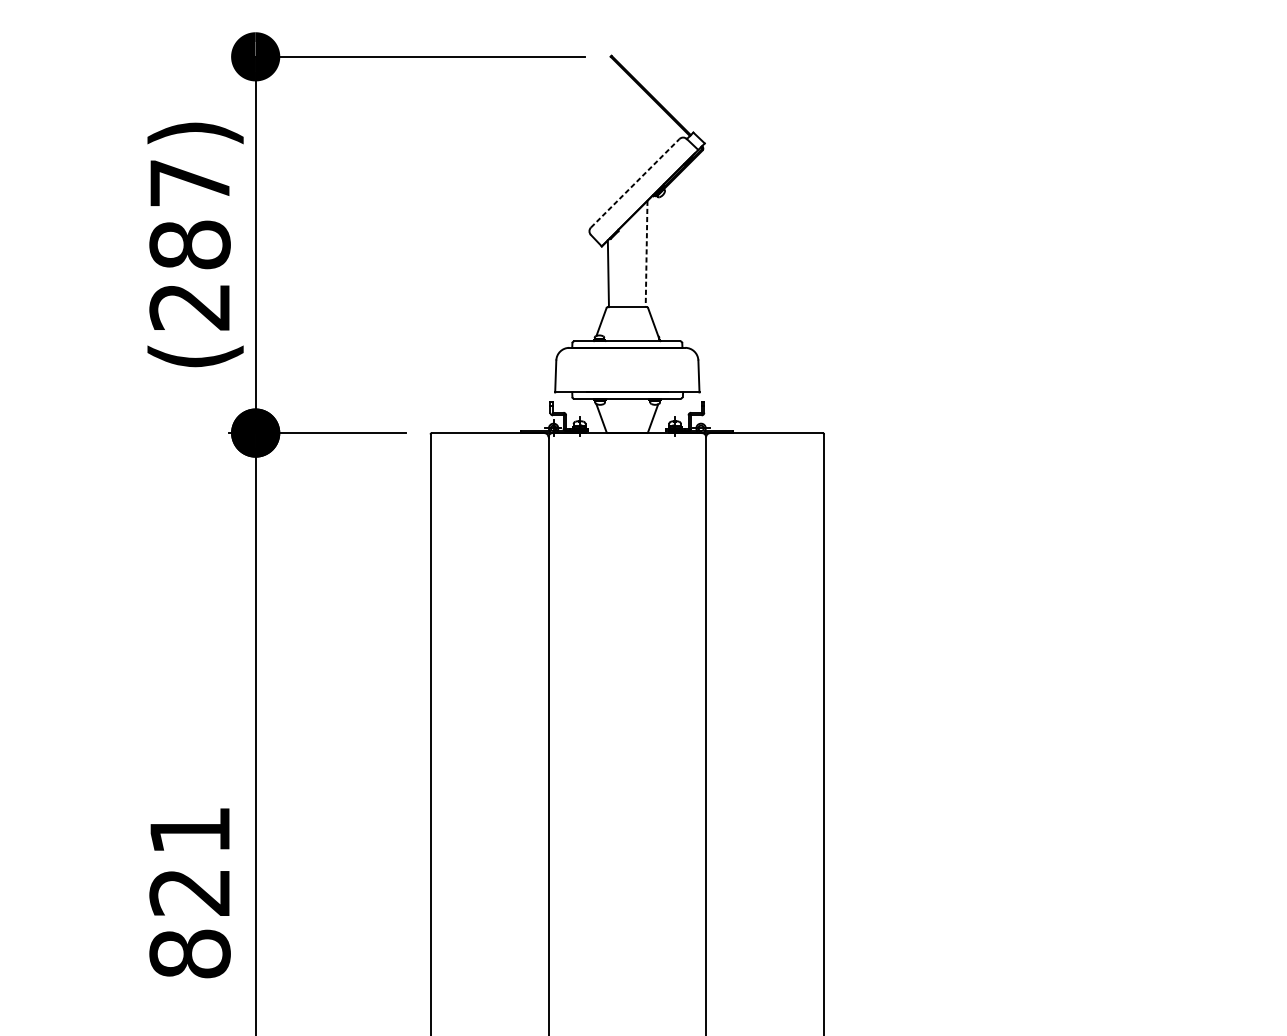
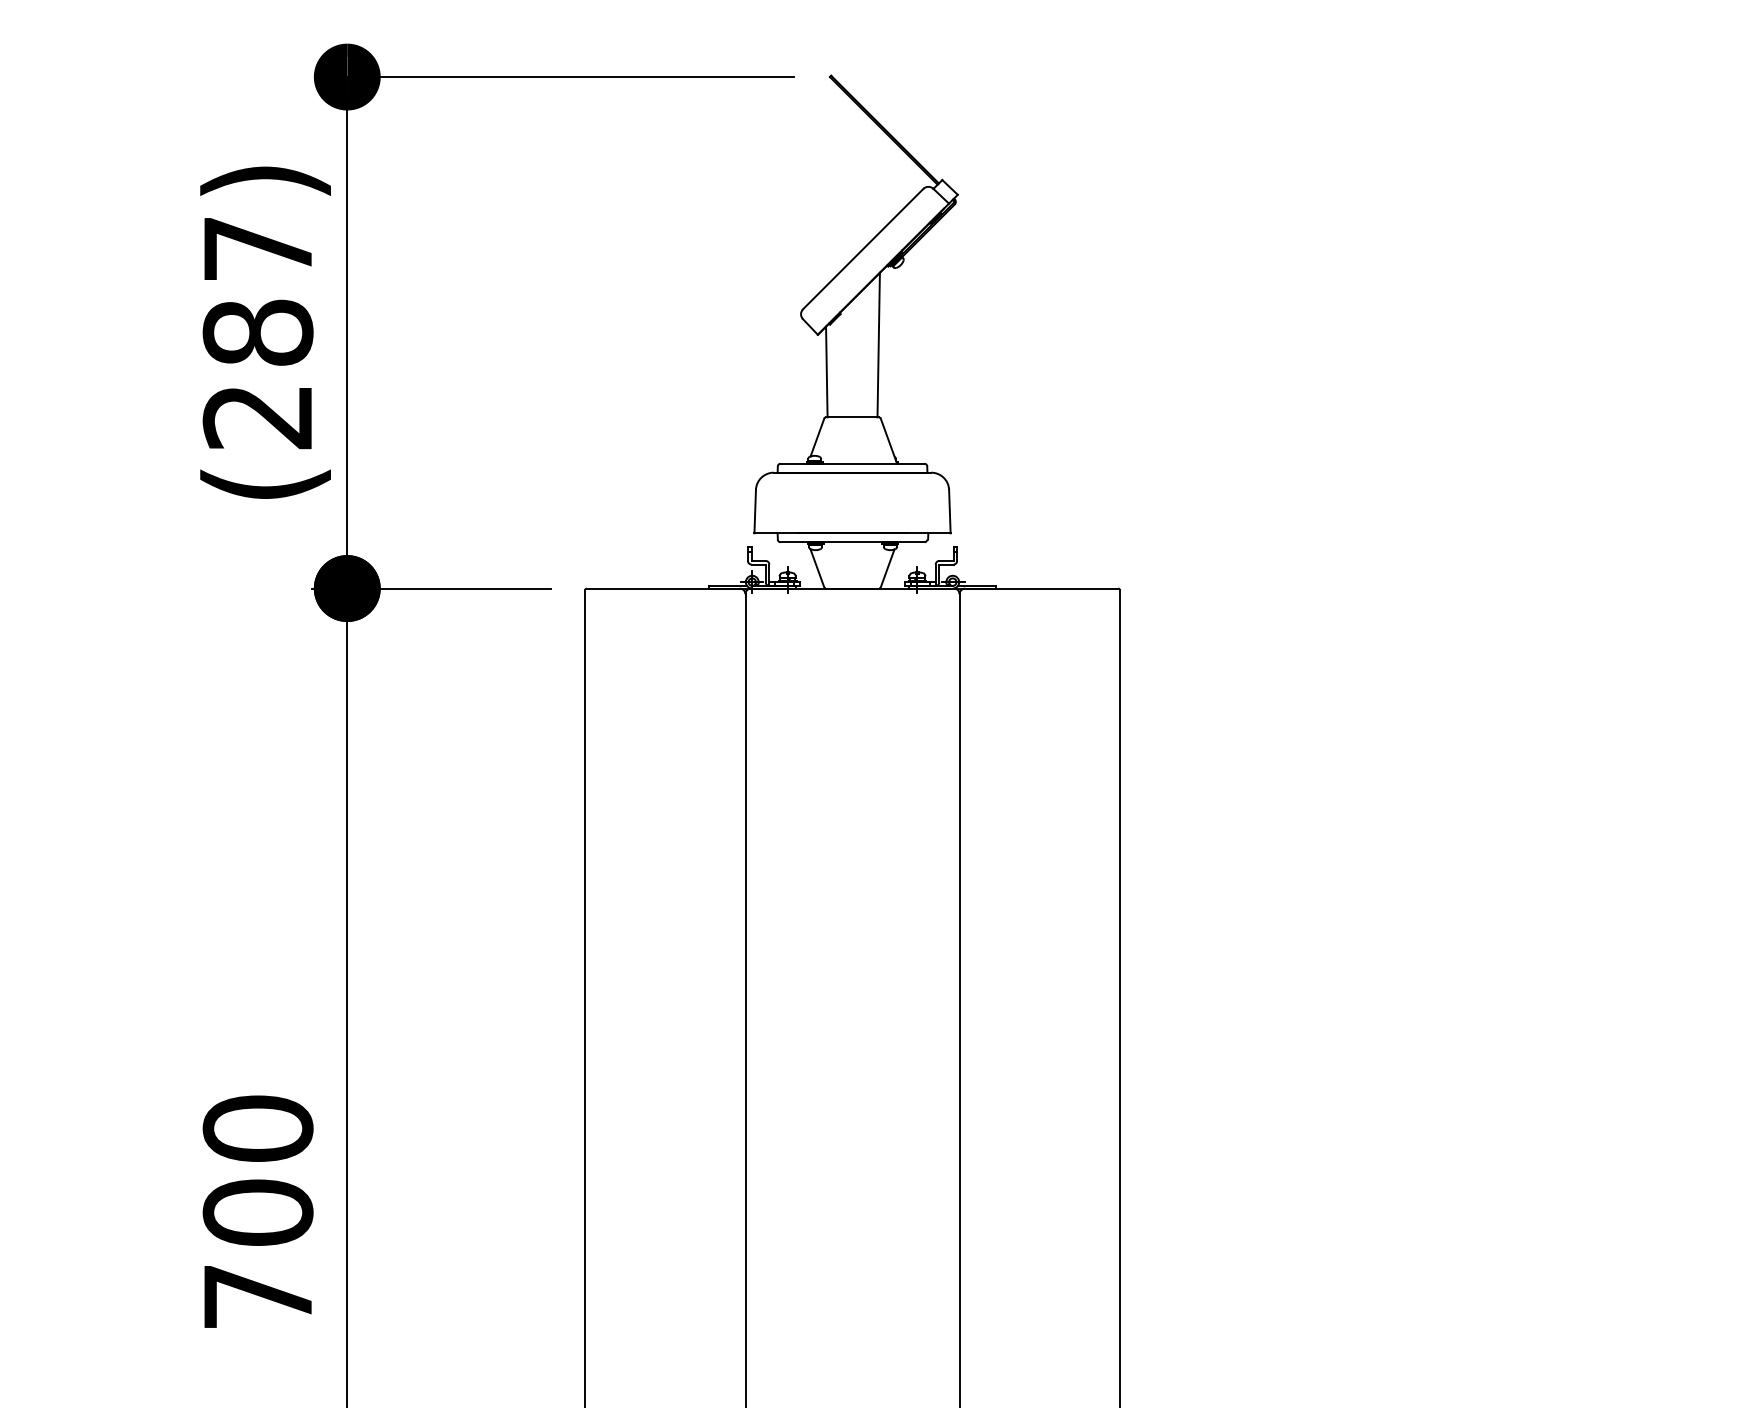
line: (635, 182) -> (863, 248), dashed -> solid
line: (646, 254) -> (878, 345), dashed -> solid
text: (189, 892) -> (257, 1212), 821 -> 700

